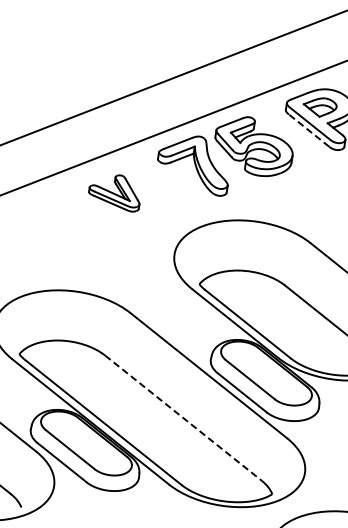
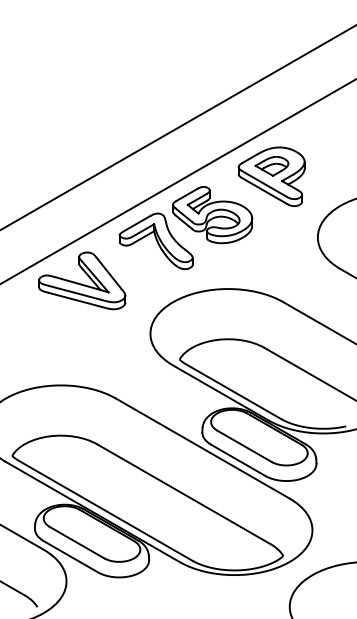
line: (308, 130) -> (264, 191), dashed -> solid
part: (115, 191) -> (82, 280), size x1.67
line: (183, 418) -> (184, 494), dashed -> solid

